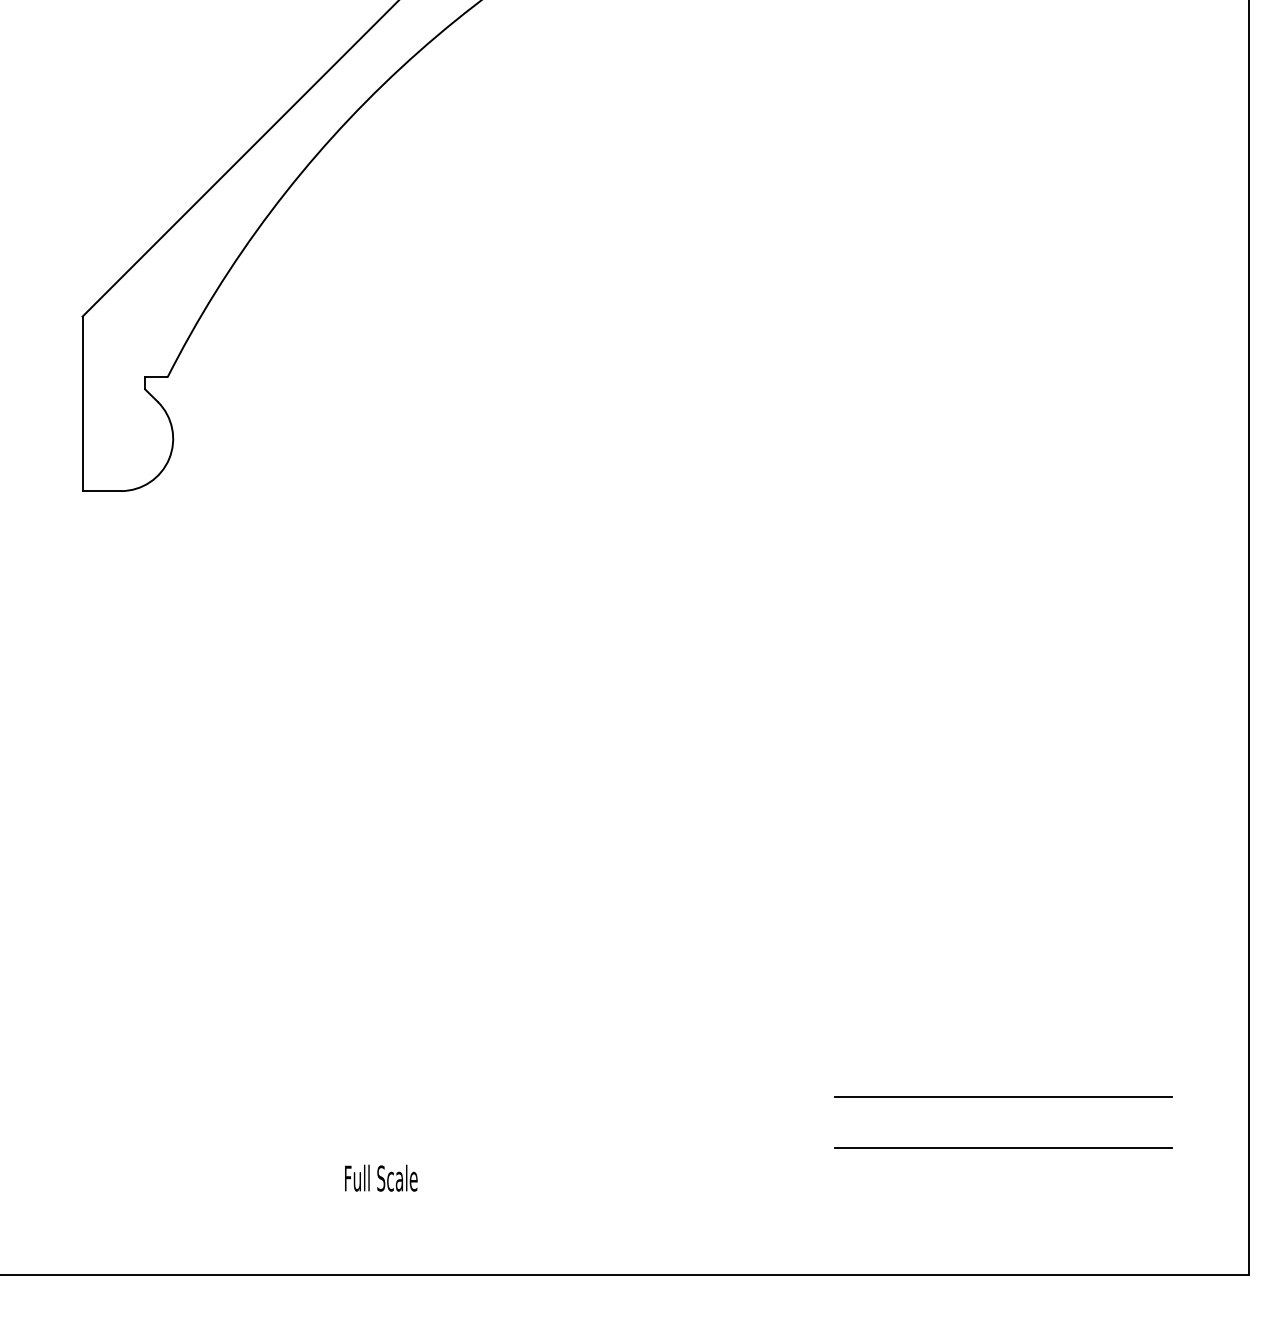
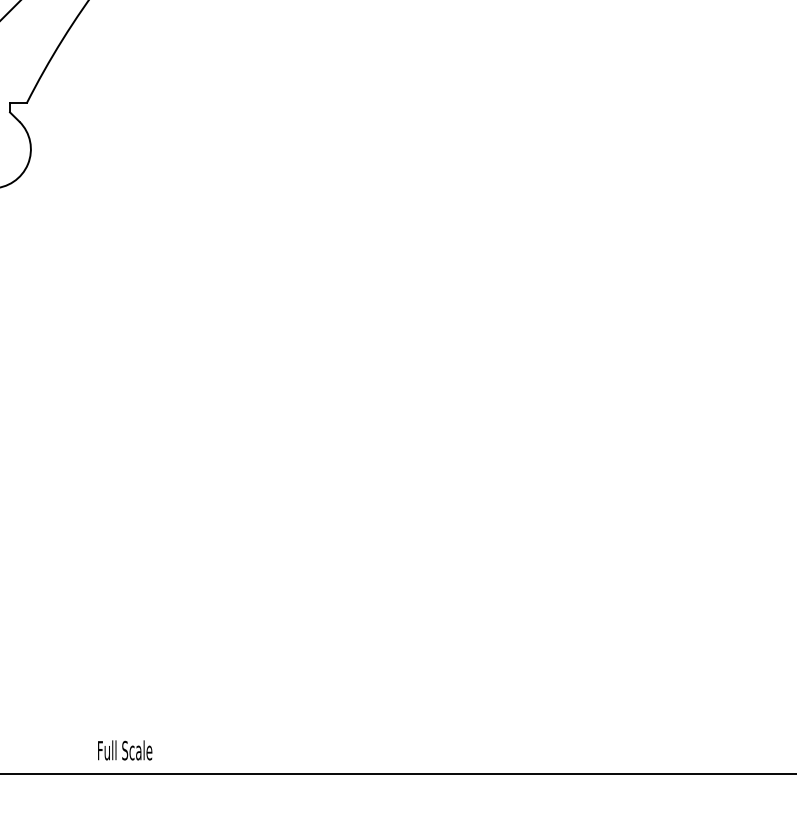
line: (1003, 1096) -> (651, 640), removed
line: (1003, 1147) -> (651, 678), removed
text: (381, 1177) -> (125, 749), moved

